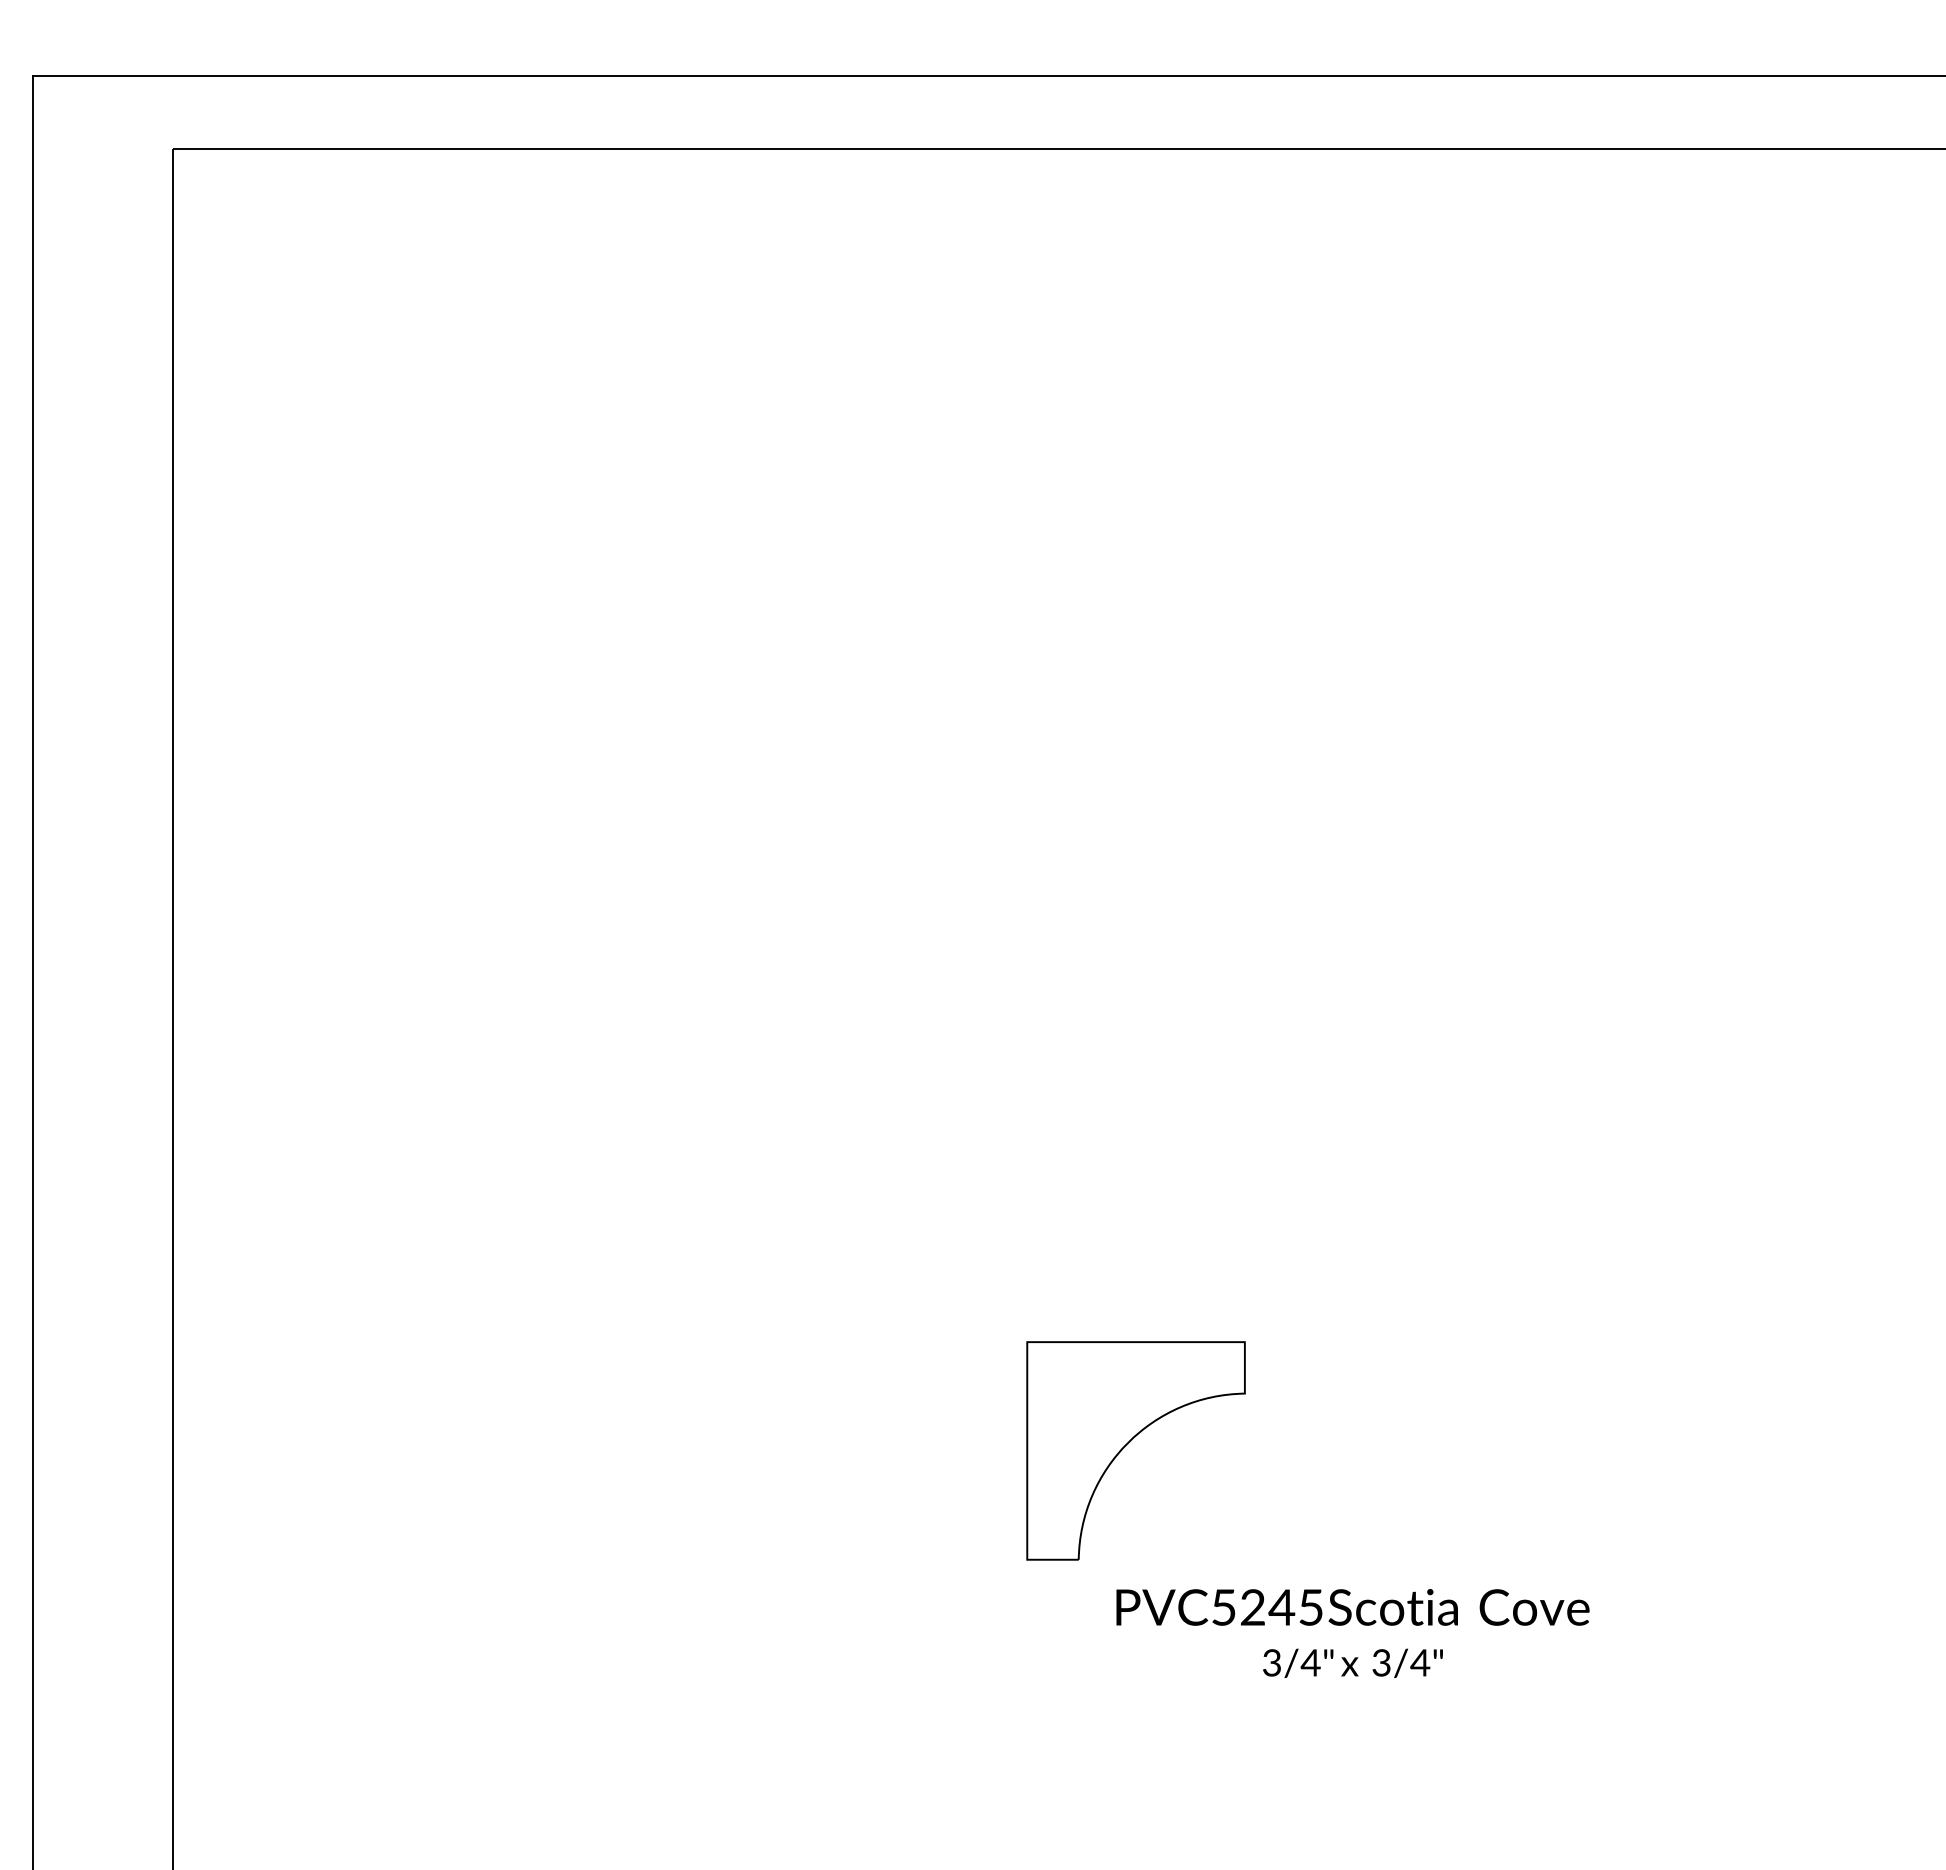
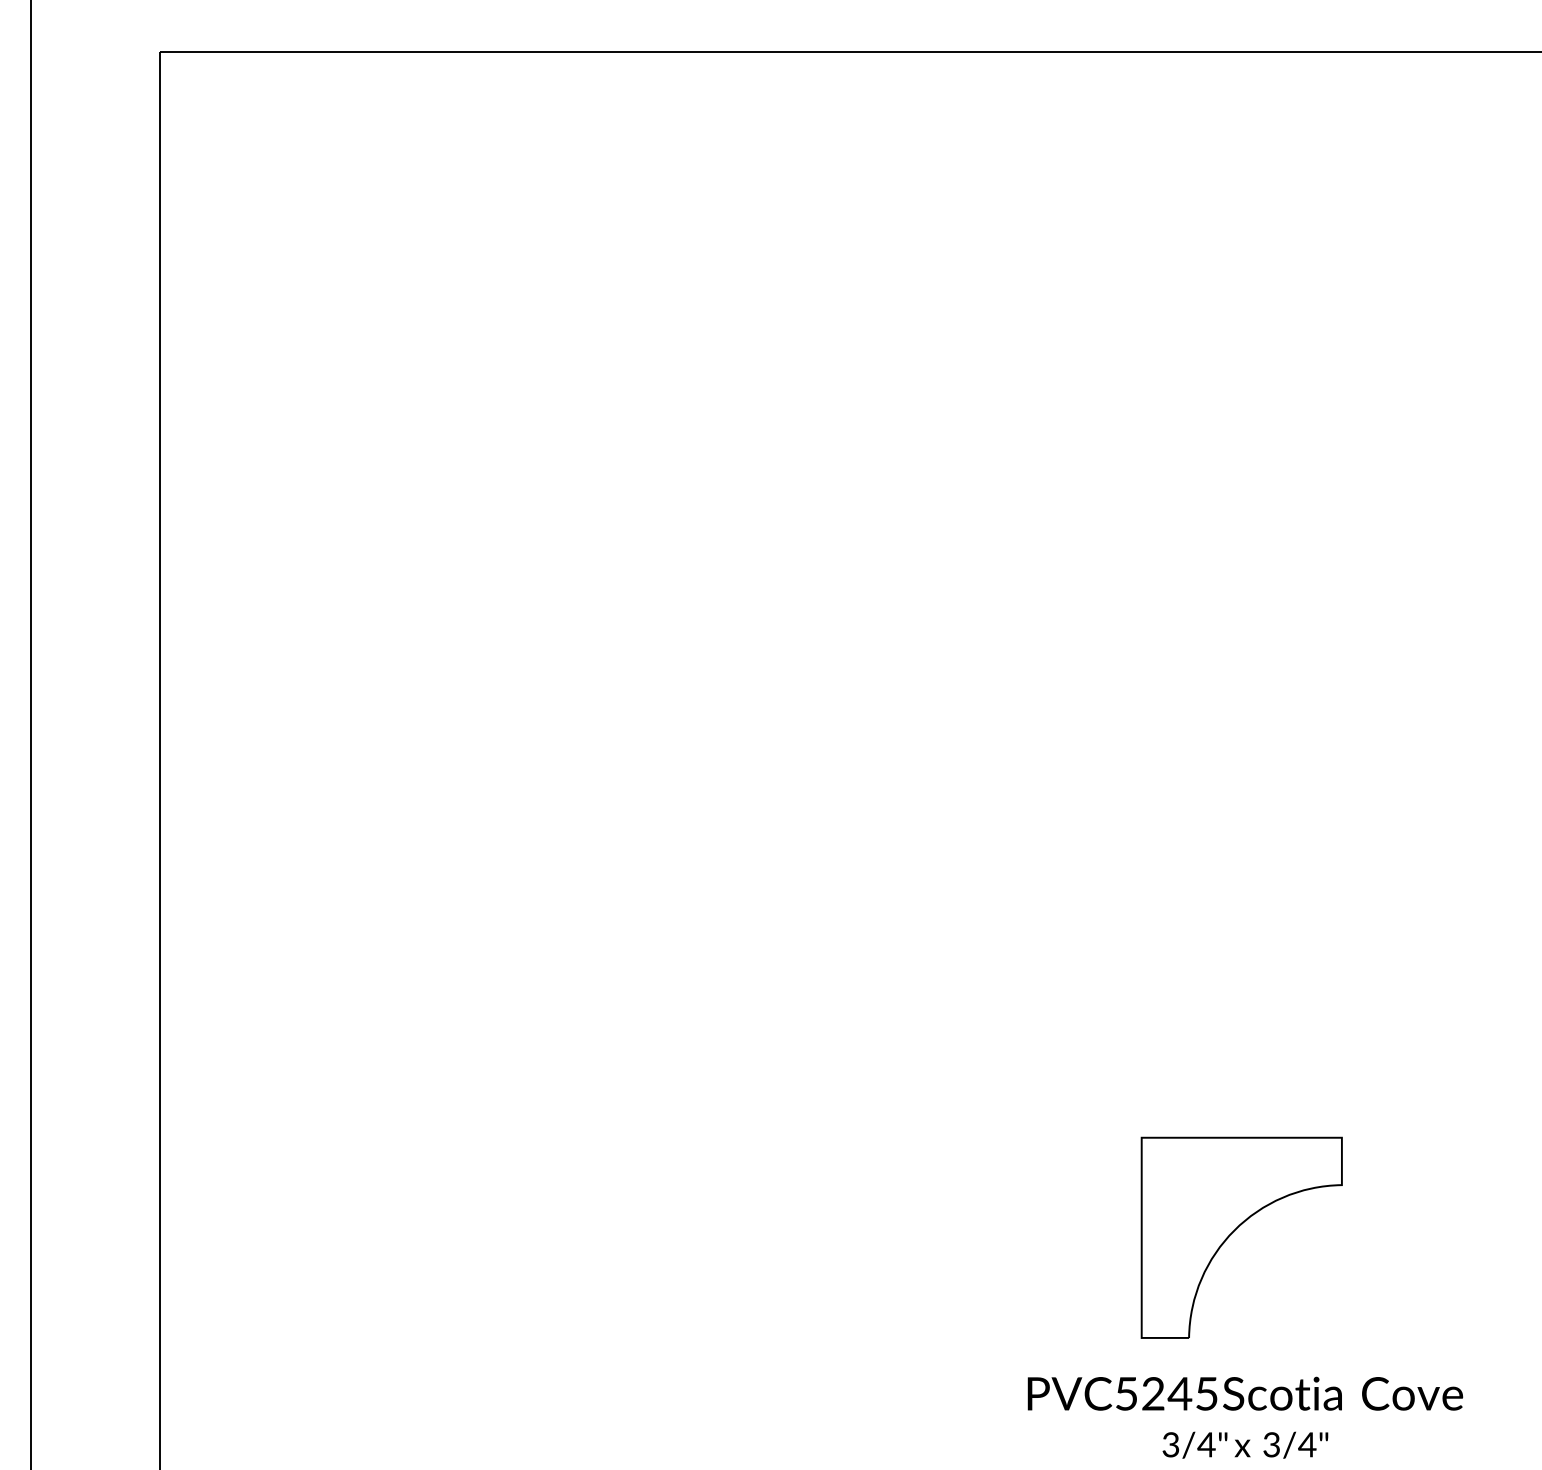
part: (1128, 1443) -> (1234, 1231), moved

